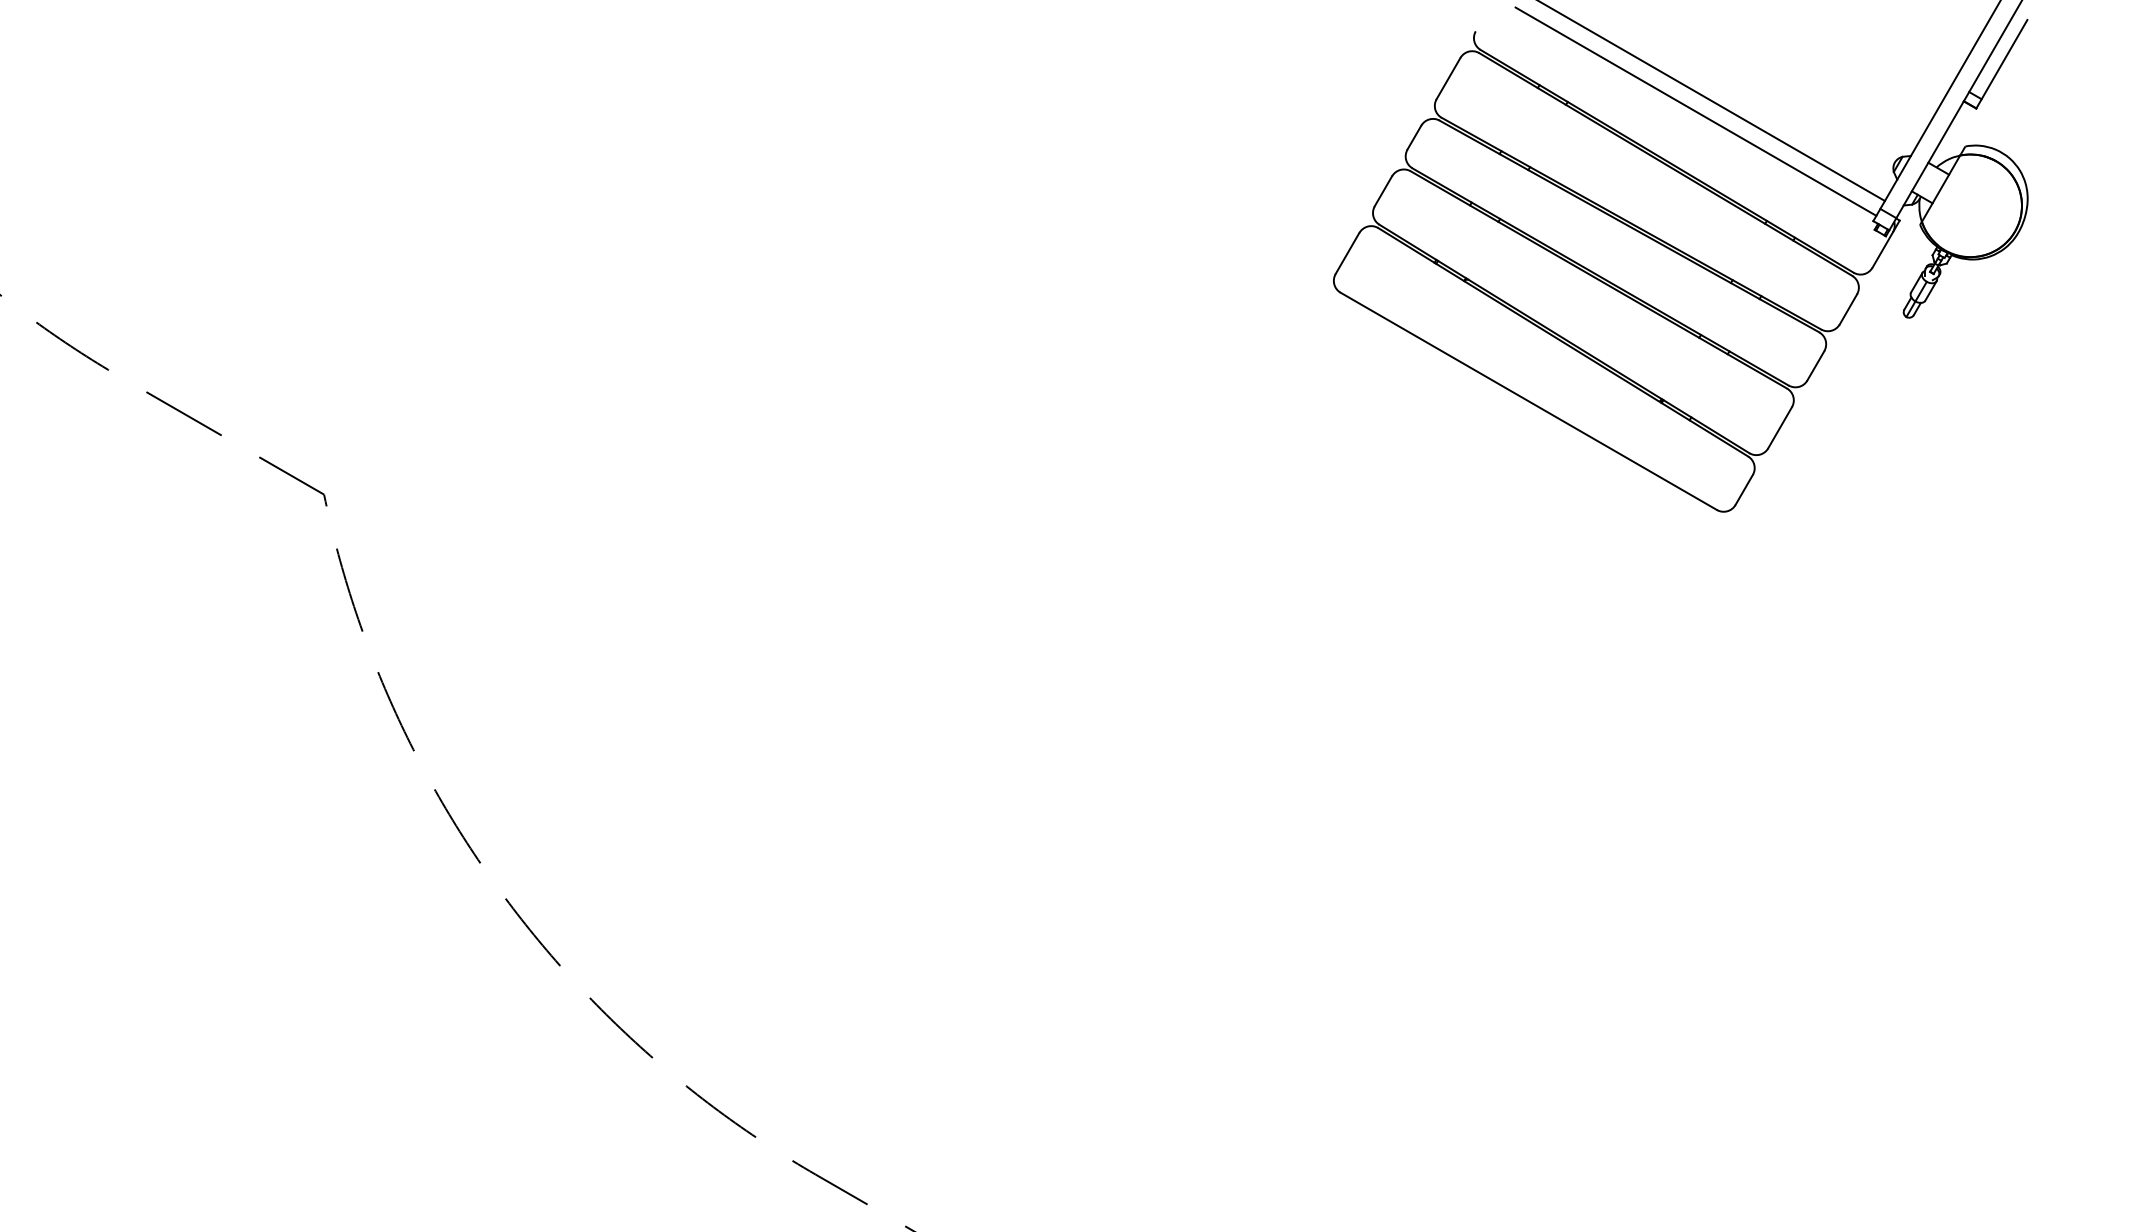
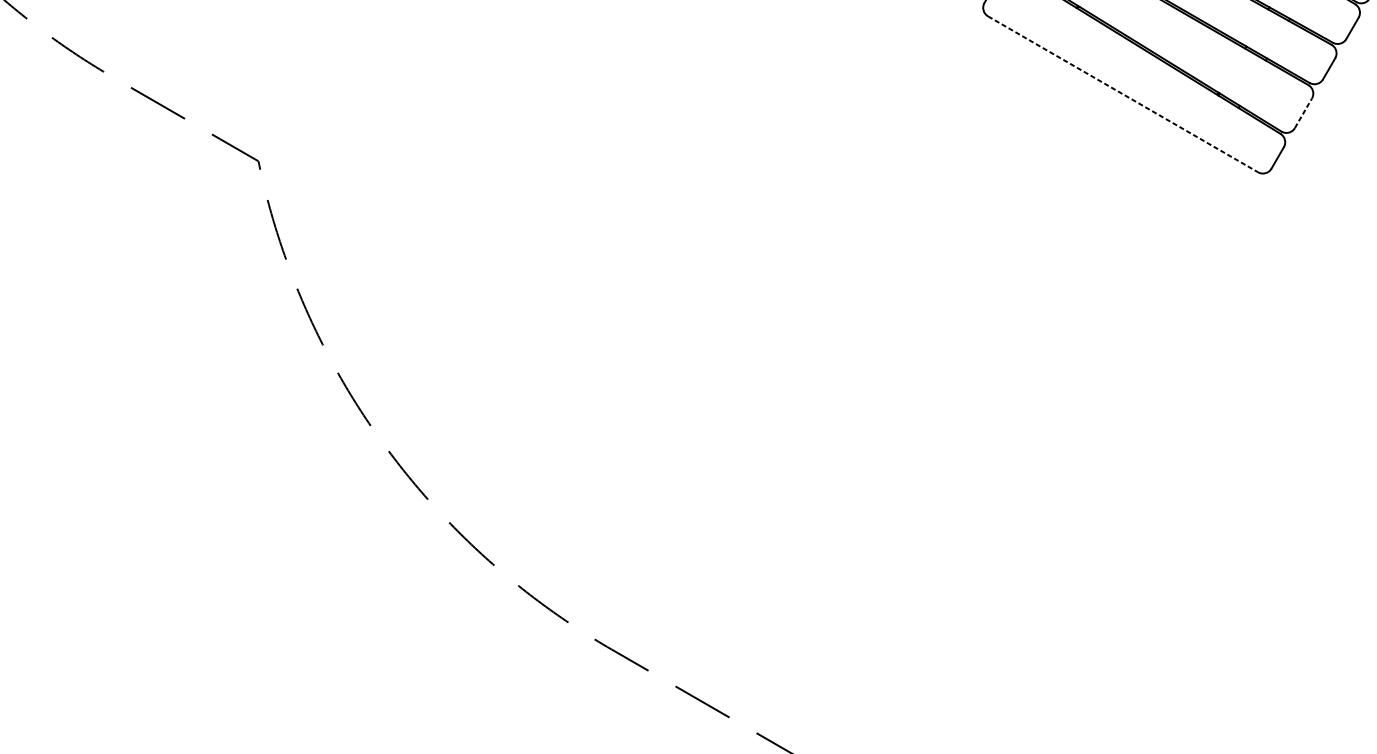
line: (1529, 401) -> (1123, 94), solid -> dashed
line: (1780, 427) -> (1303, 113), solid -> dashed

